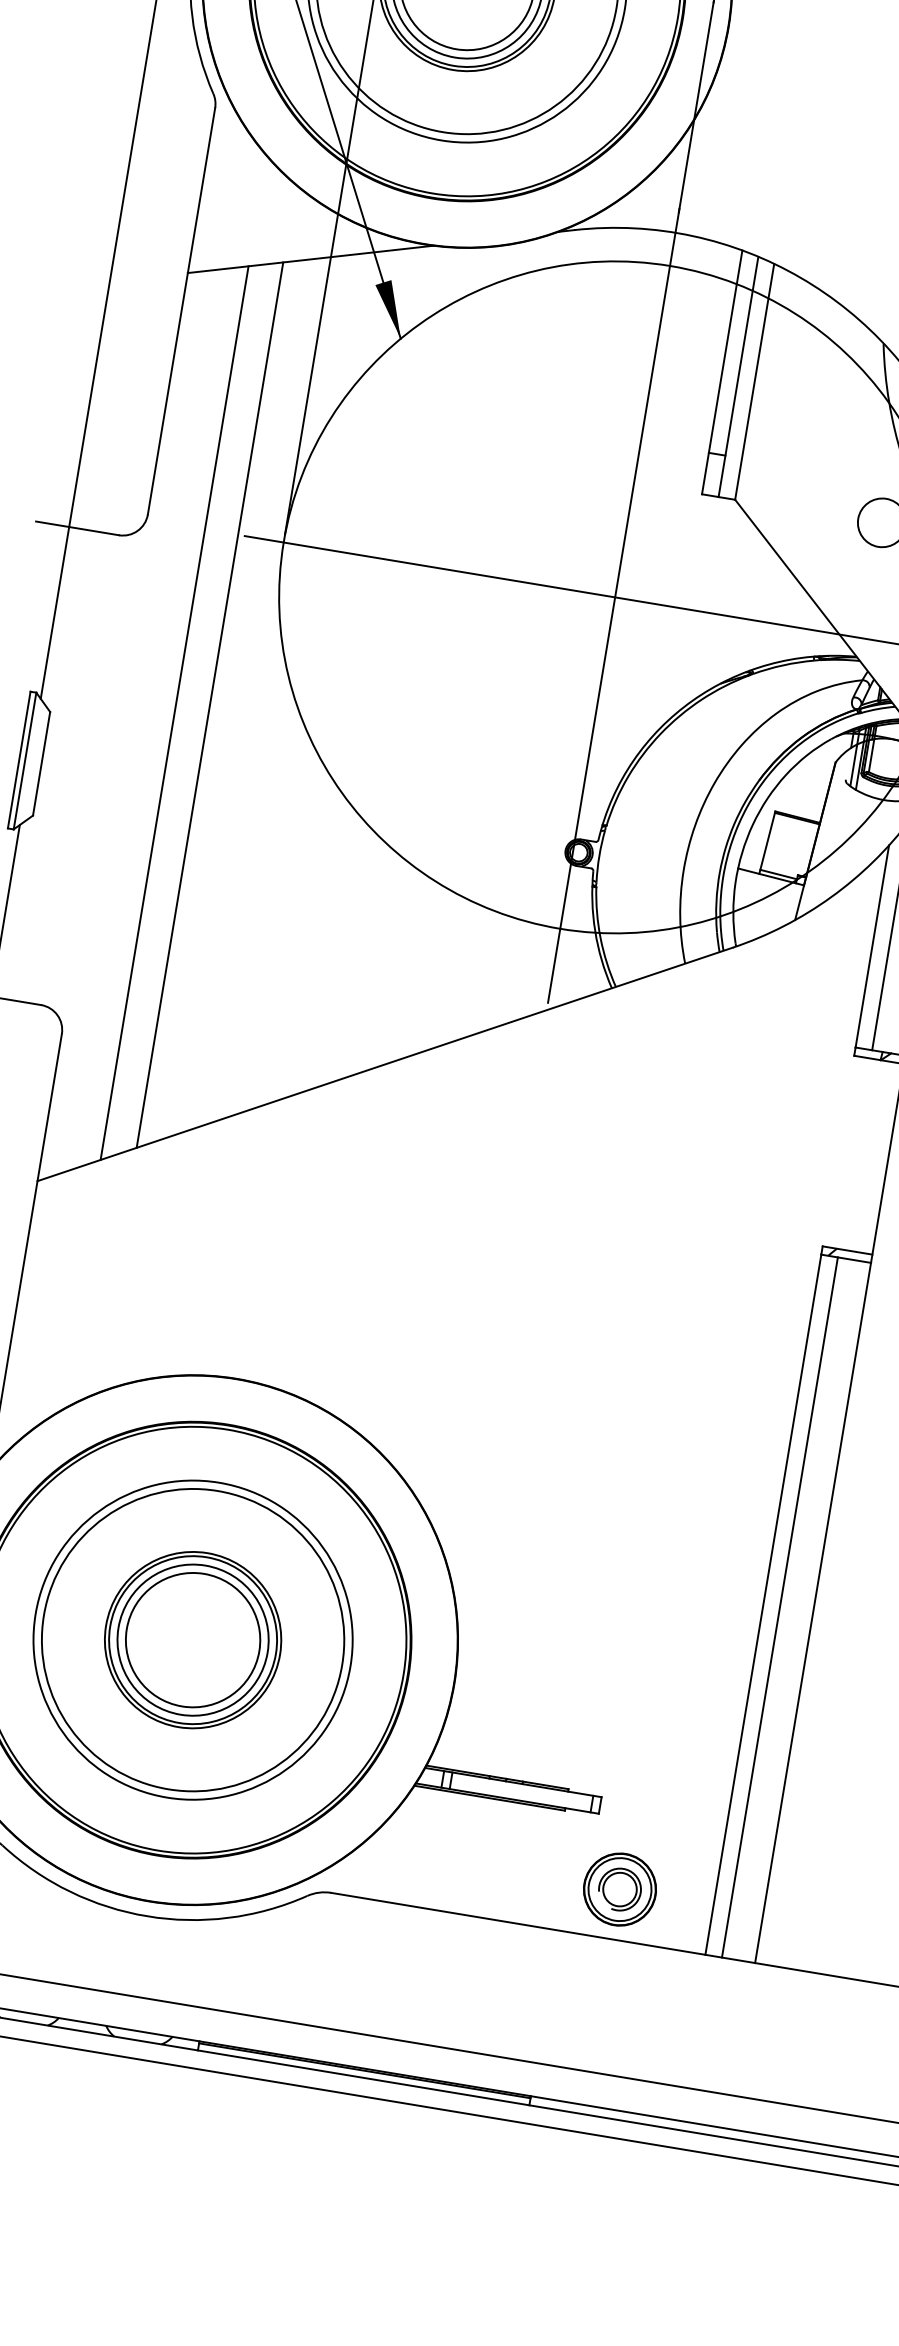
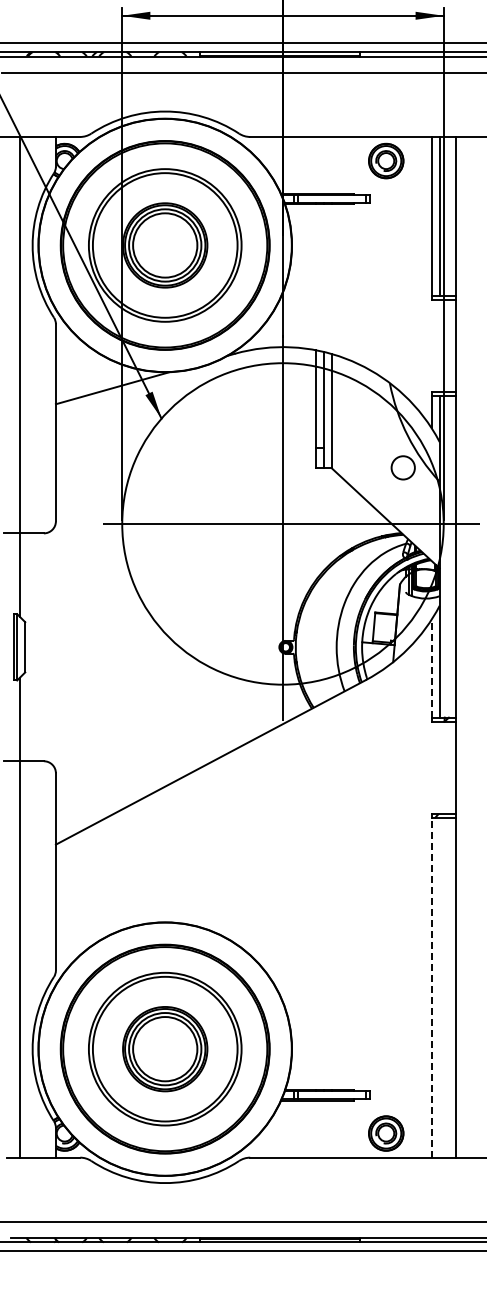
line: (210, 705) -> (100, 606), removed
line: (175, 712) -> (84, 612), removed
line: (872, 946) -> (431, 668), solid -> dashed
line: (763, 1603) -> (431, 987), solid -> dashed
line: (779, 1606) -> (439, 987), removed

